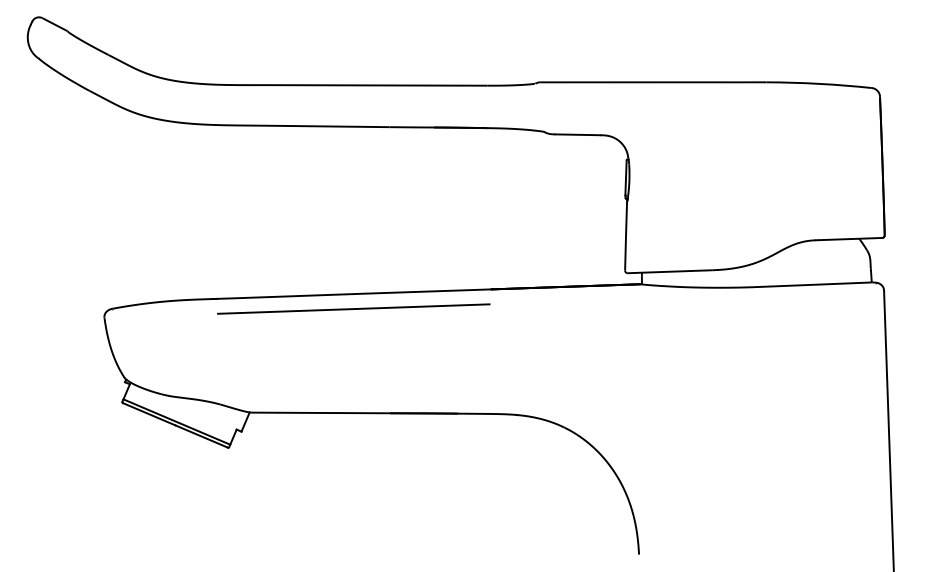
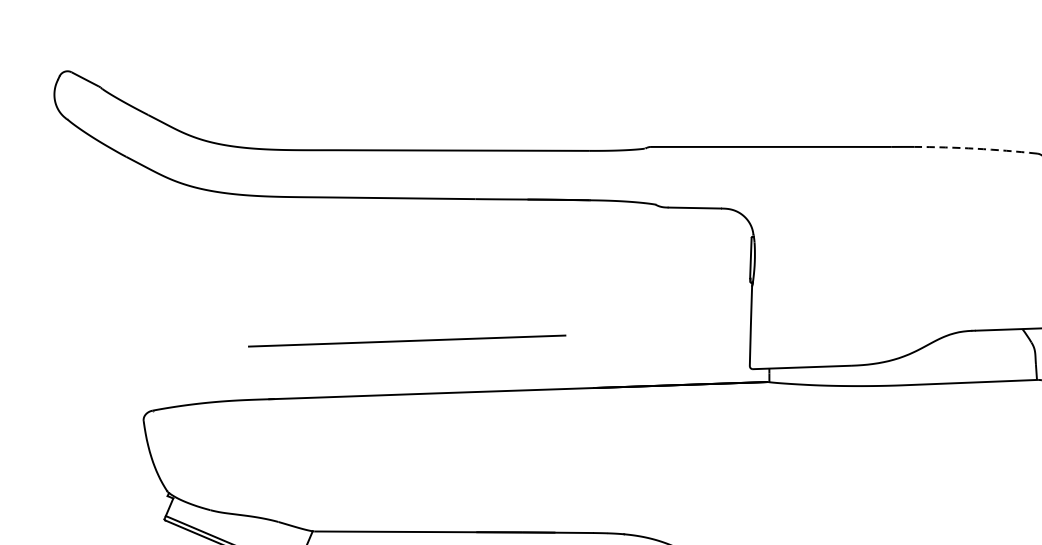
arc: (819, 83) -> (976, 148), solid -> dashed
line: (353, 308) -> (406, 340), moved

